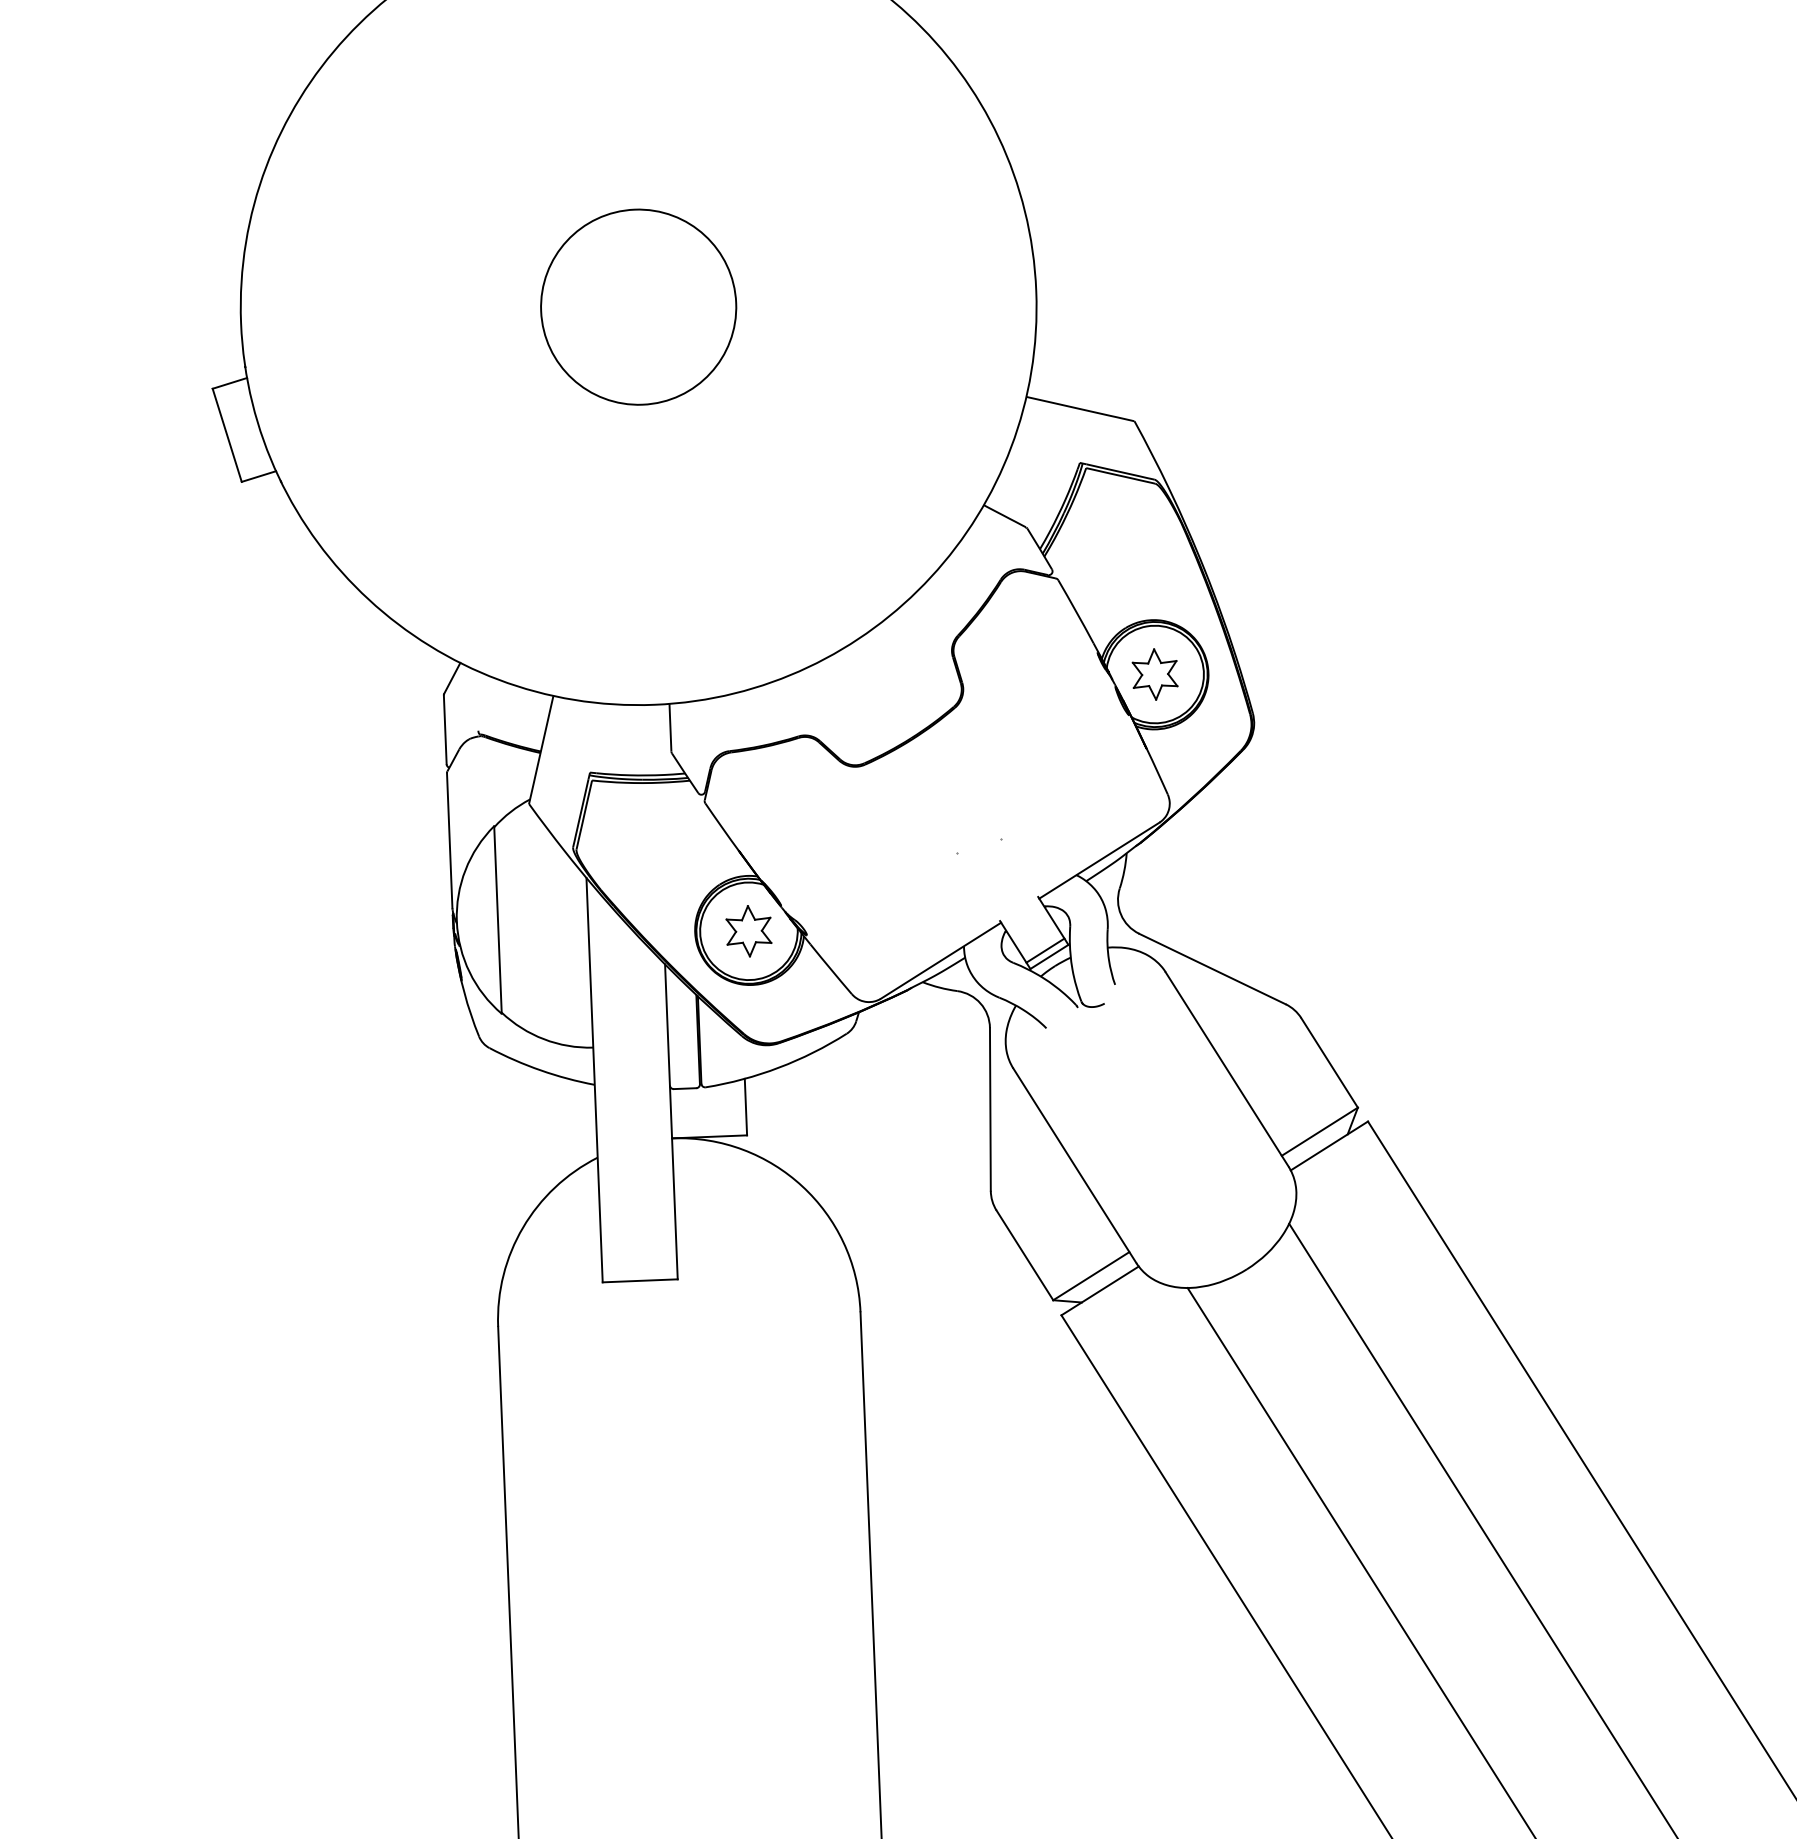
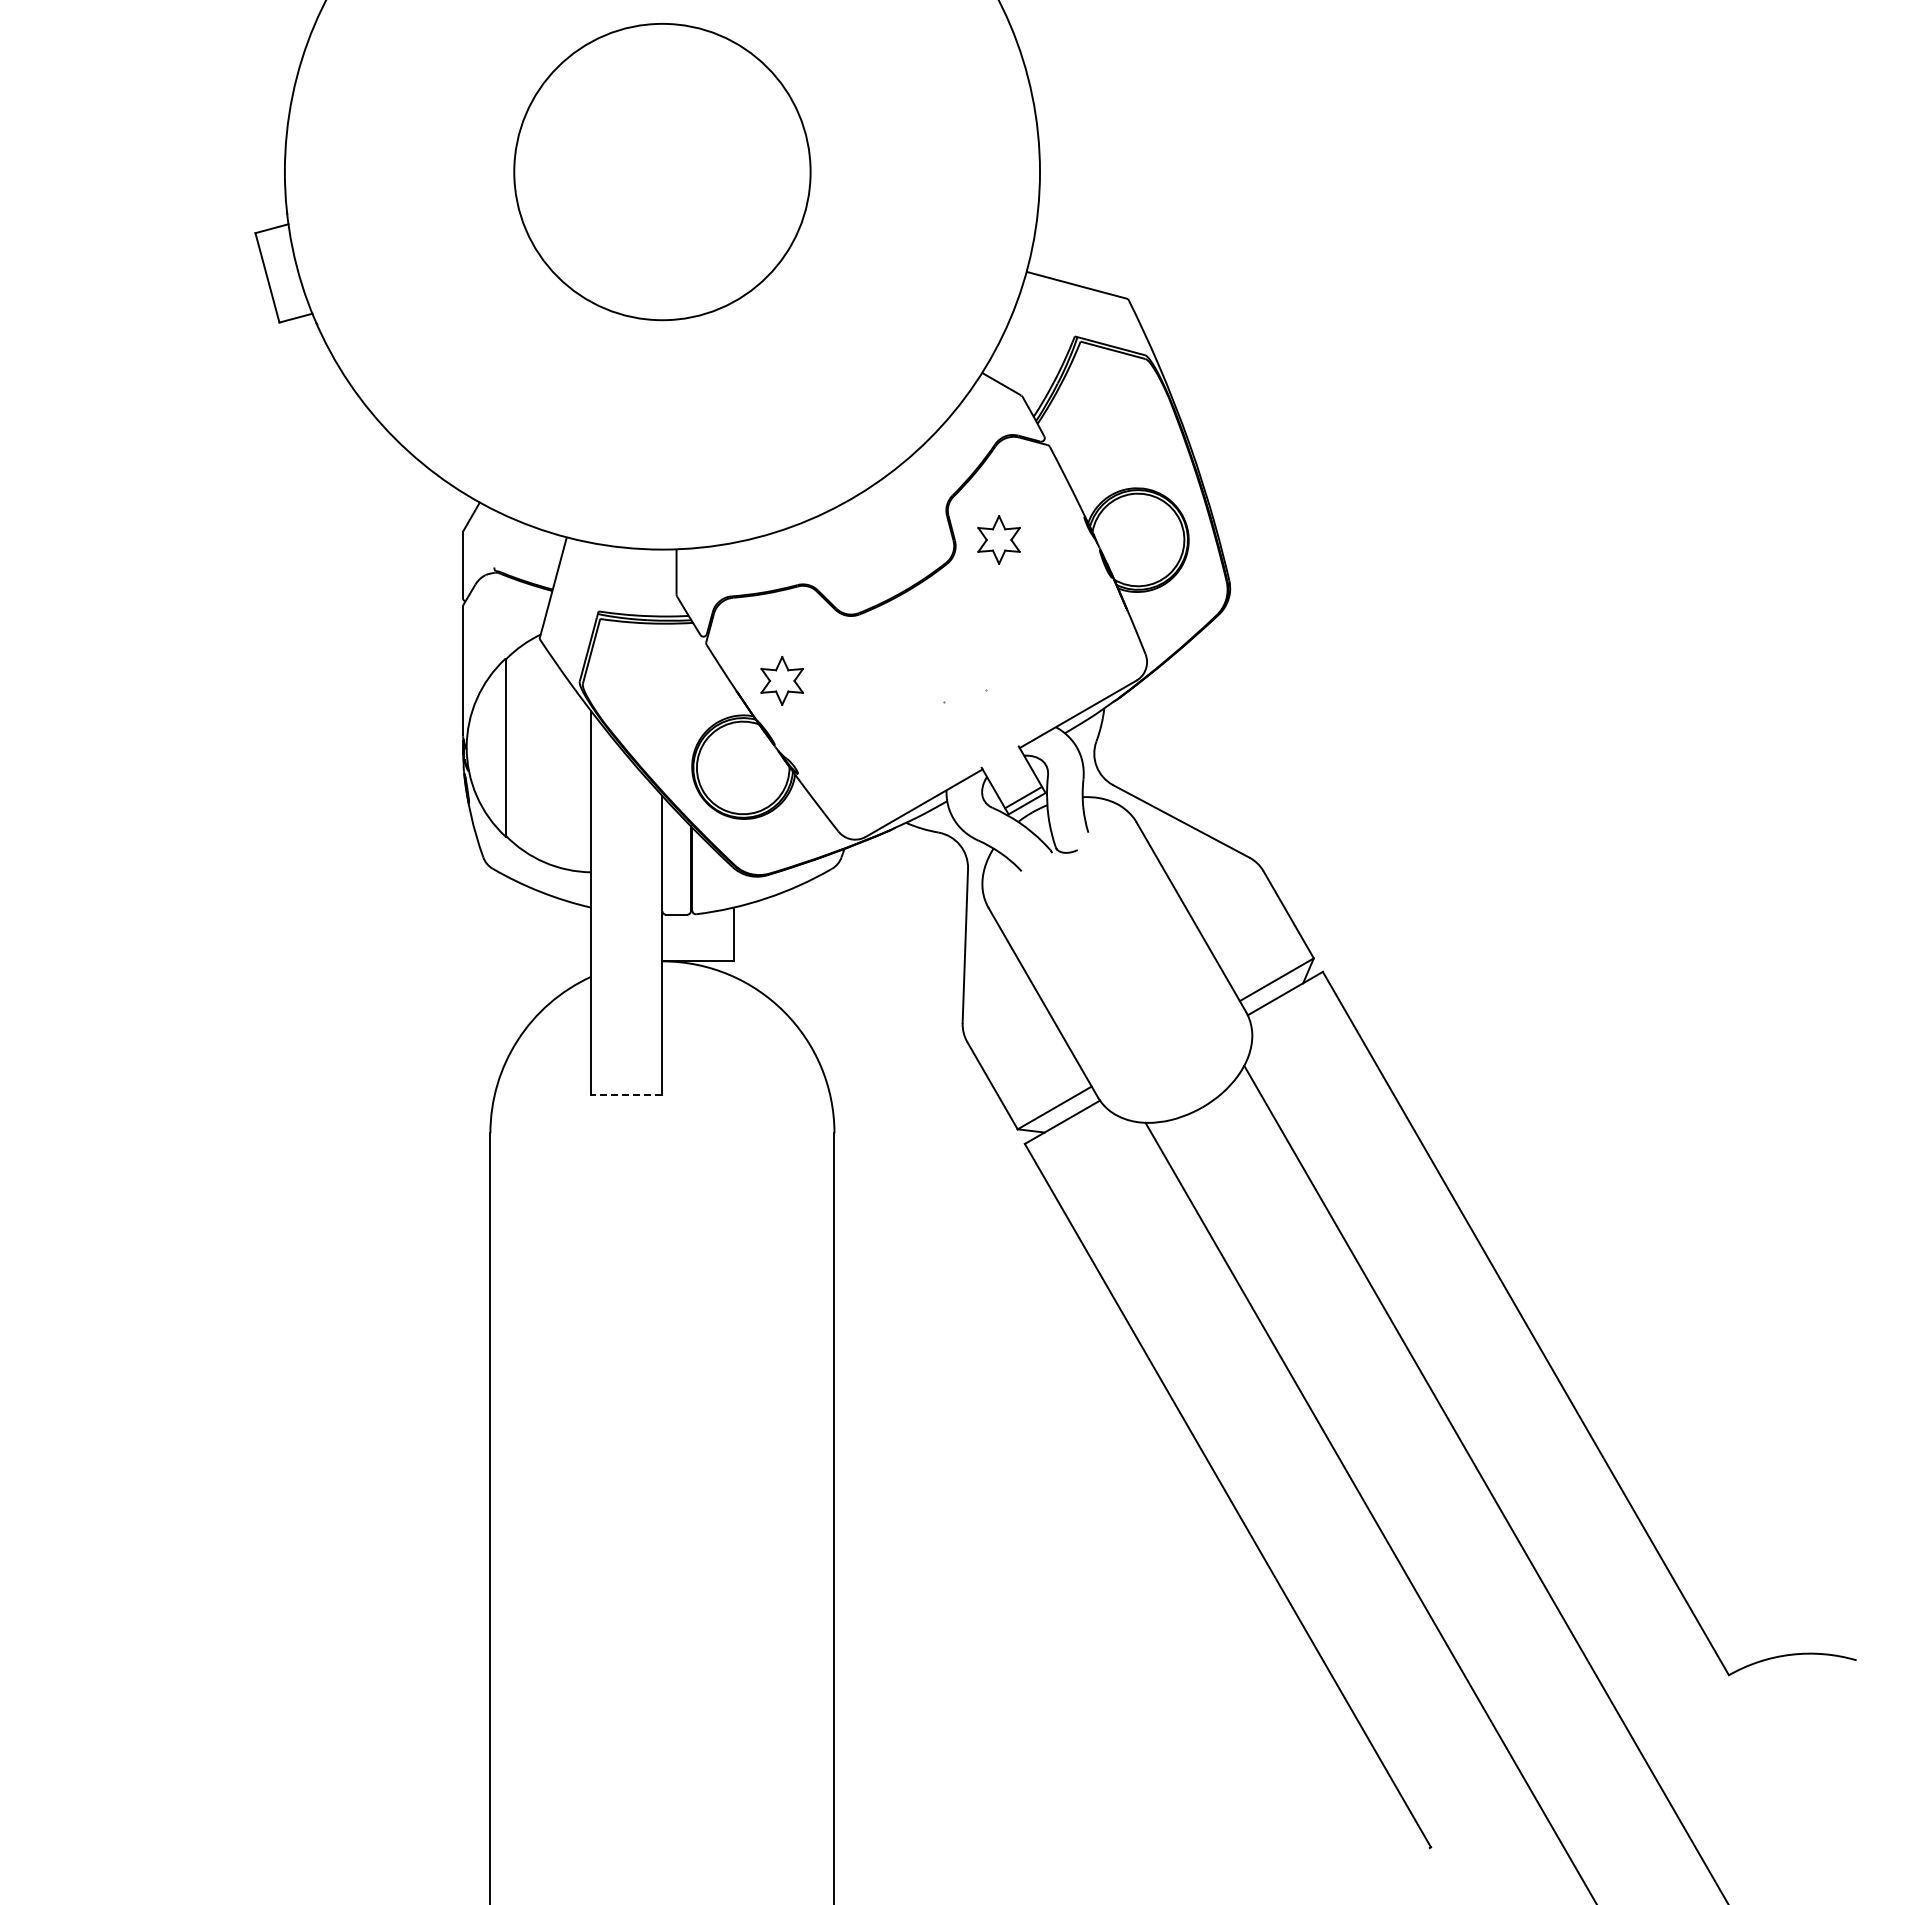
circle: (638, 306) -> (662, 171), size x1.6
part: (1154, 674) -> (998, 539), moved
part: (748, 930) -> (781, 680), moved
line: (639, 1281) -> (626, 1095), solid -> dashed

